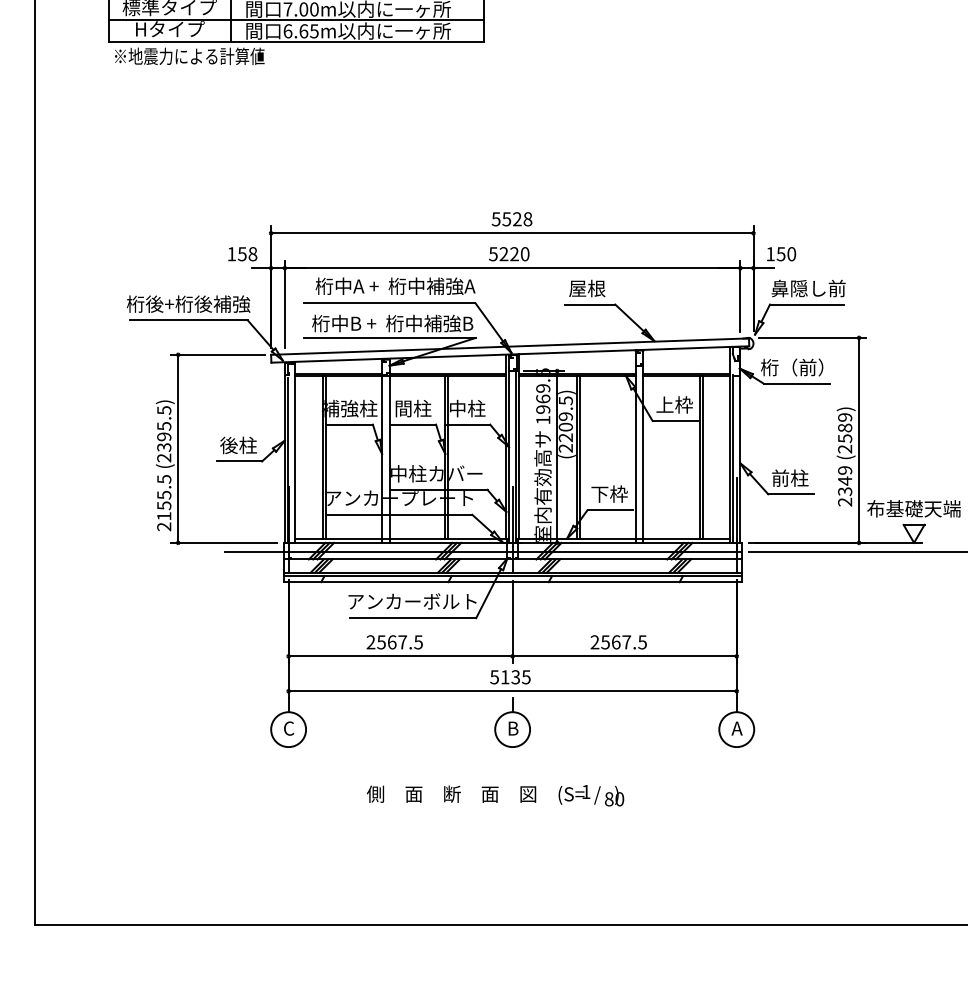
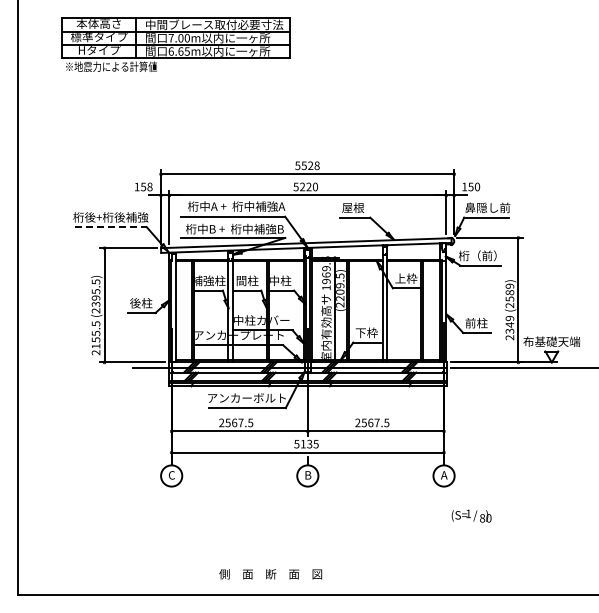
line: (187, 320) -> (110, 227), solid -> dashed
text: (451, 794) -> (270, 574), moved
text: (591, 794) -> (471, 515), moved

